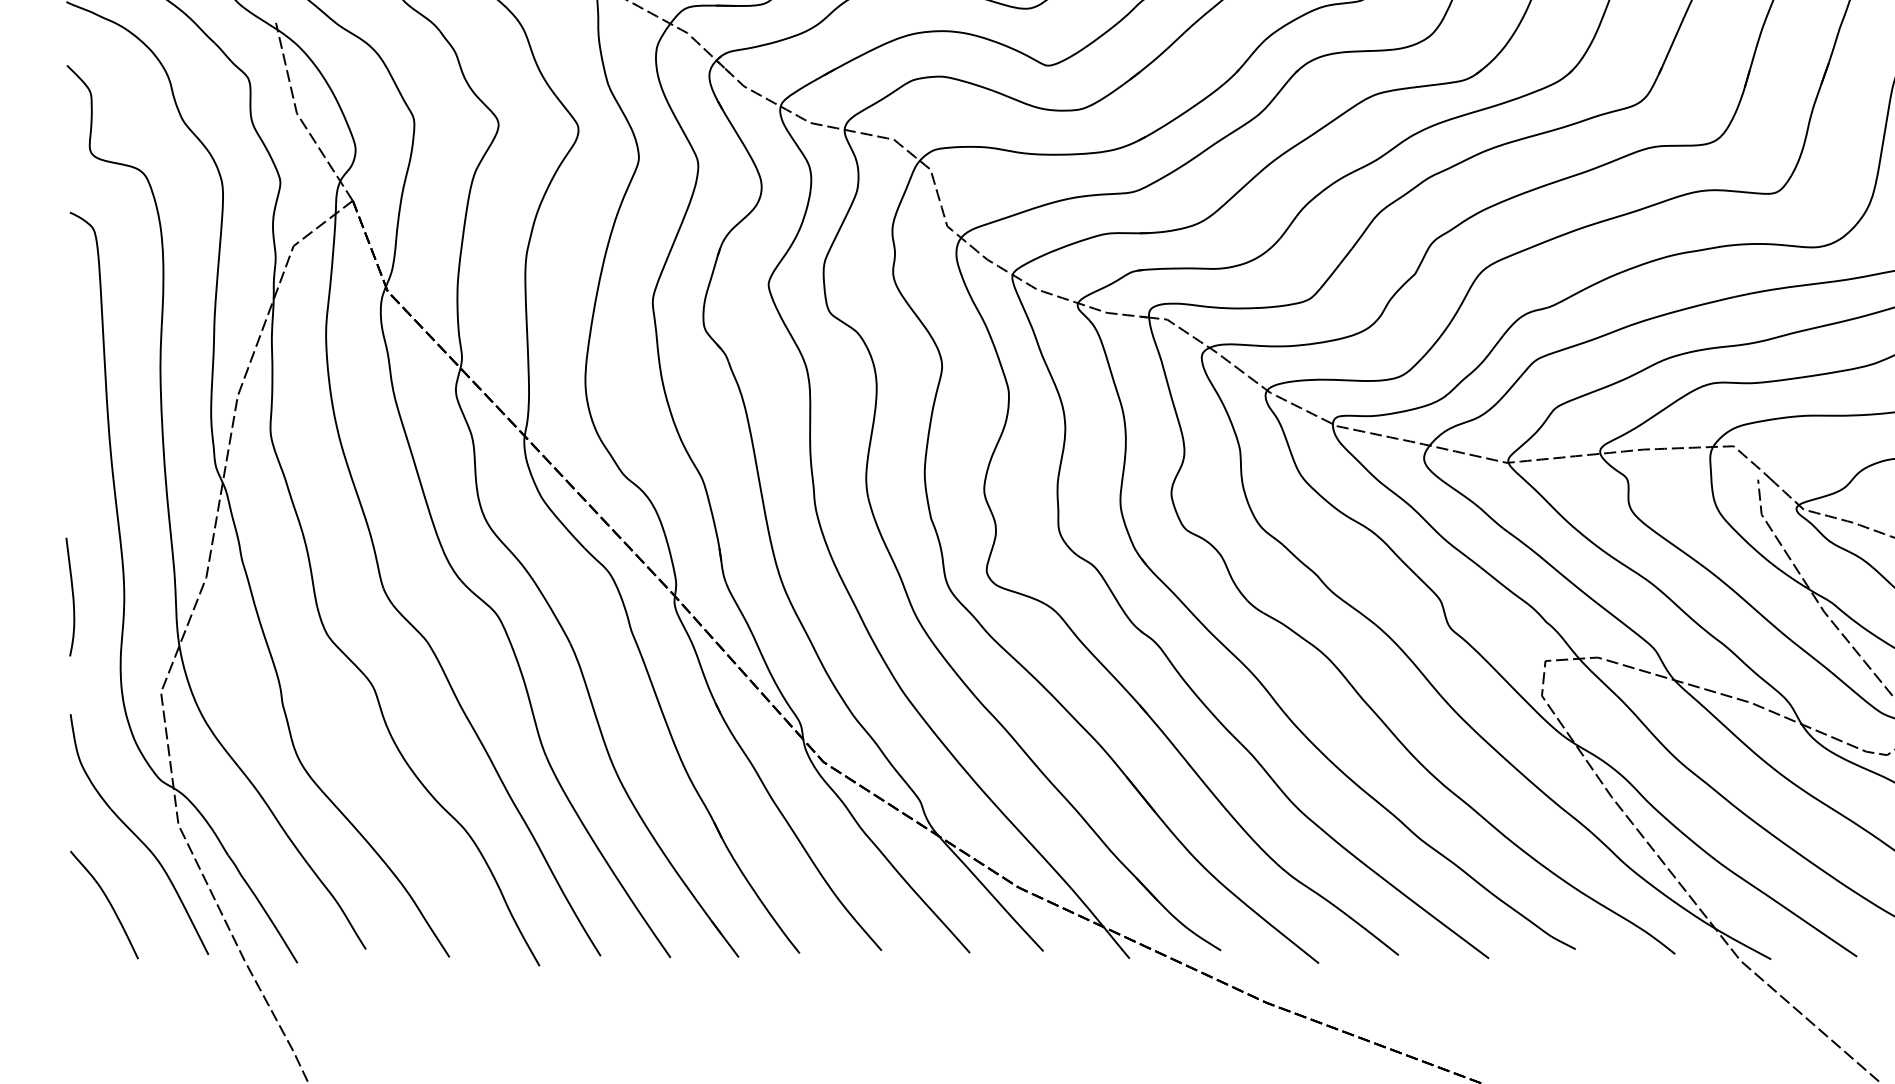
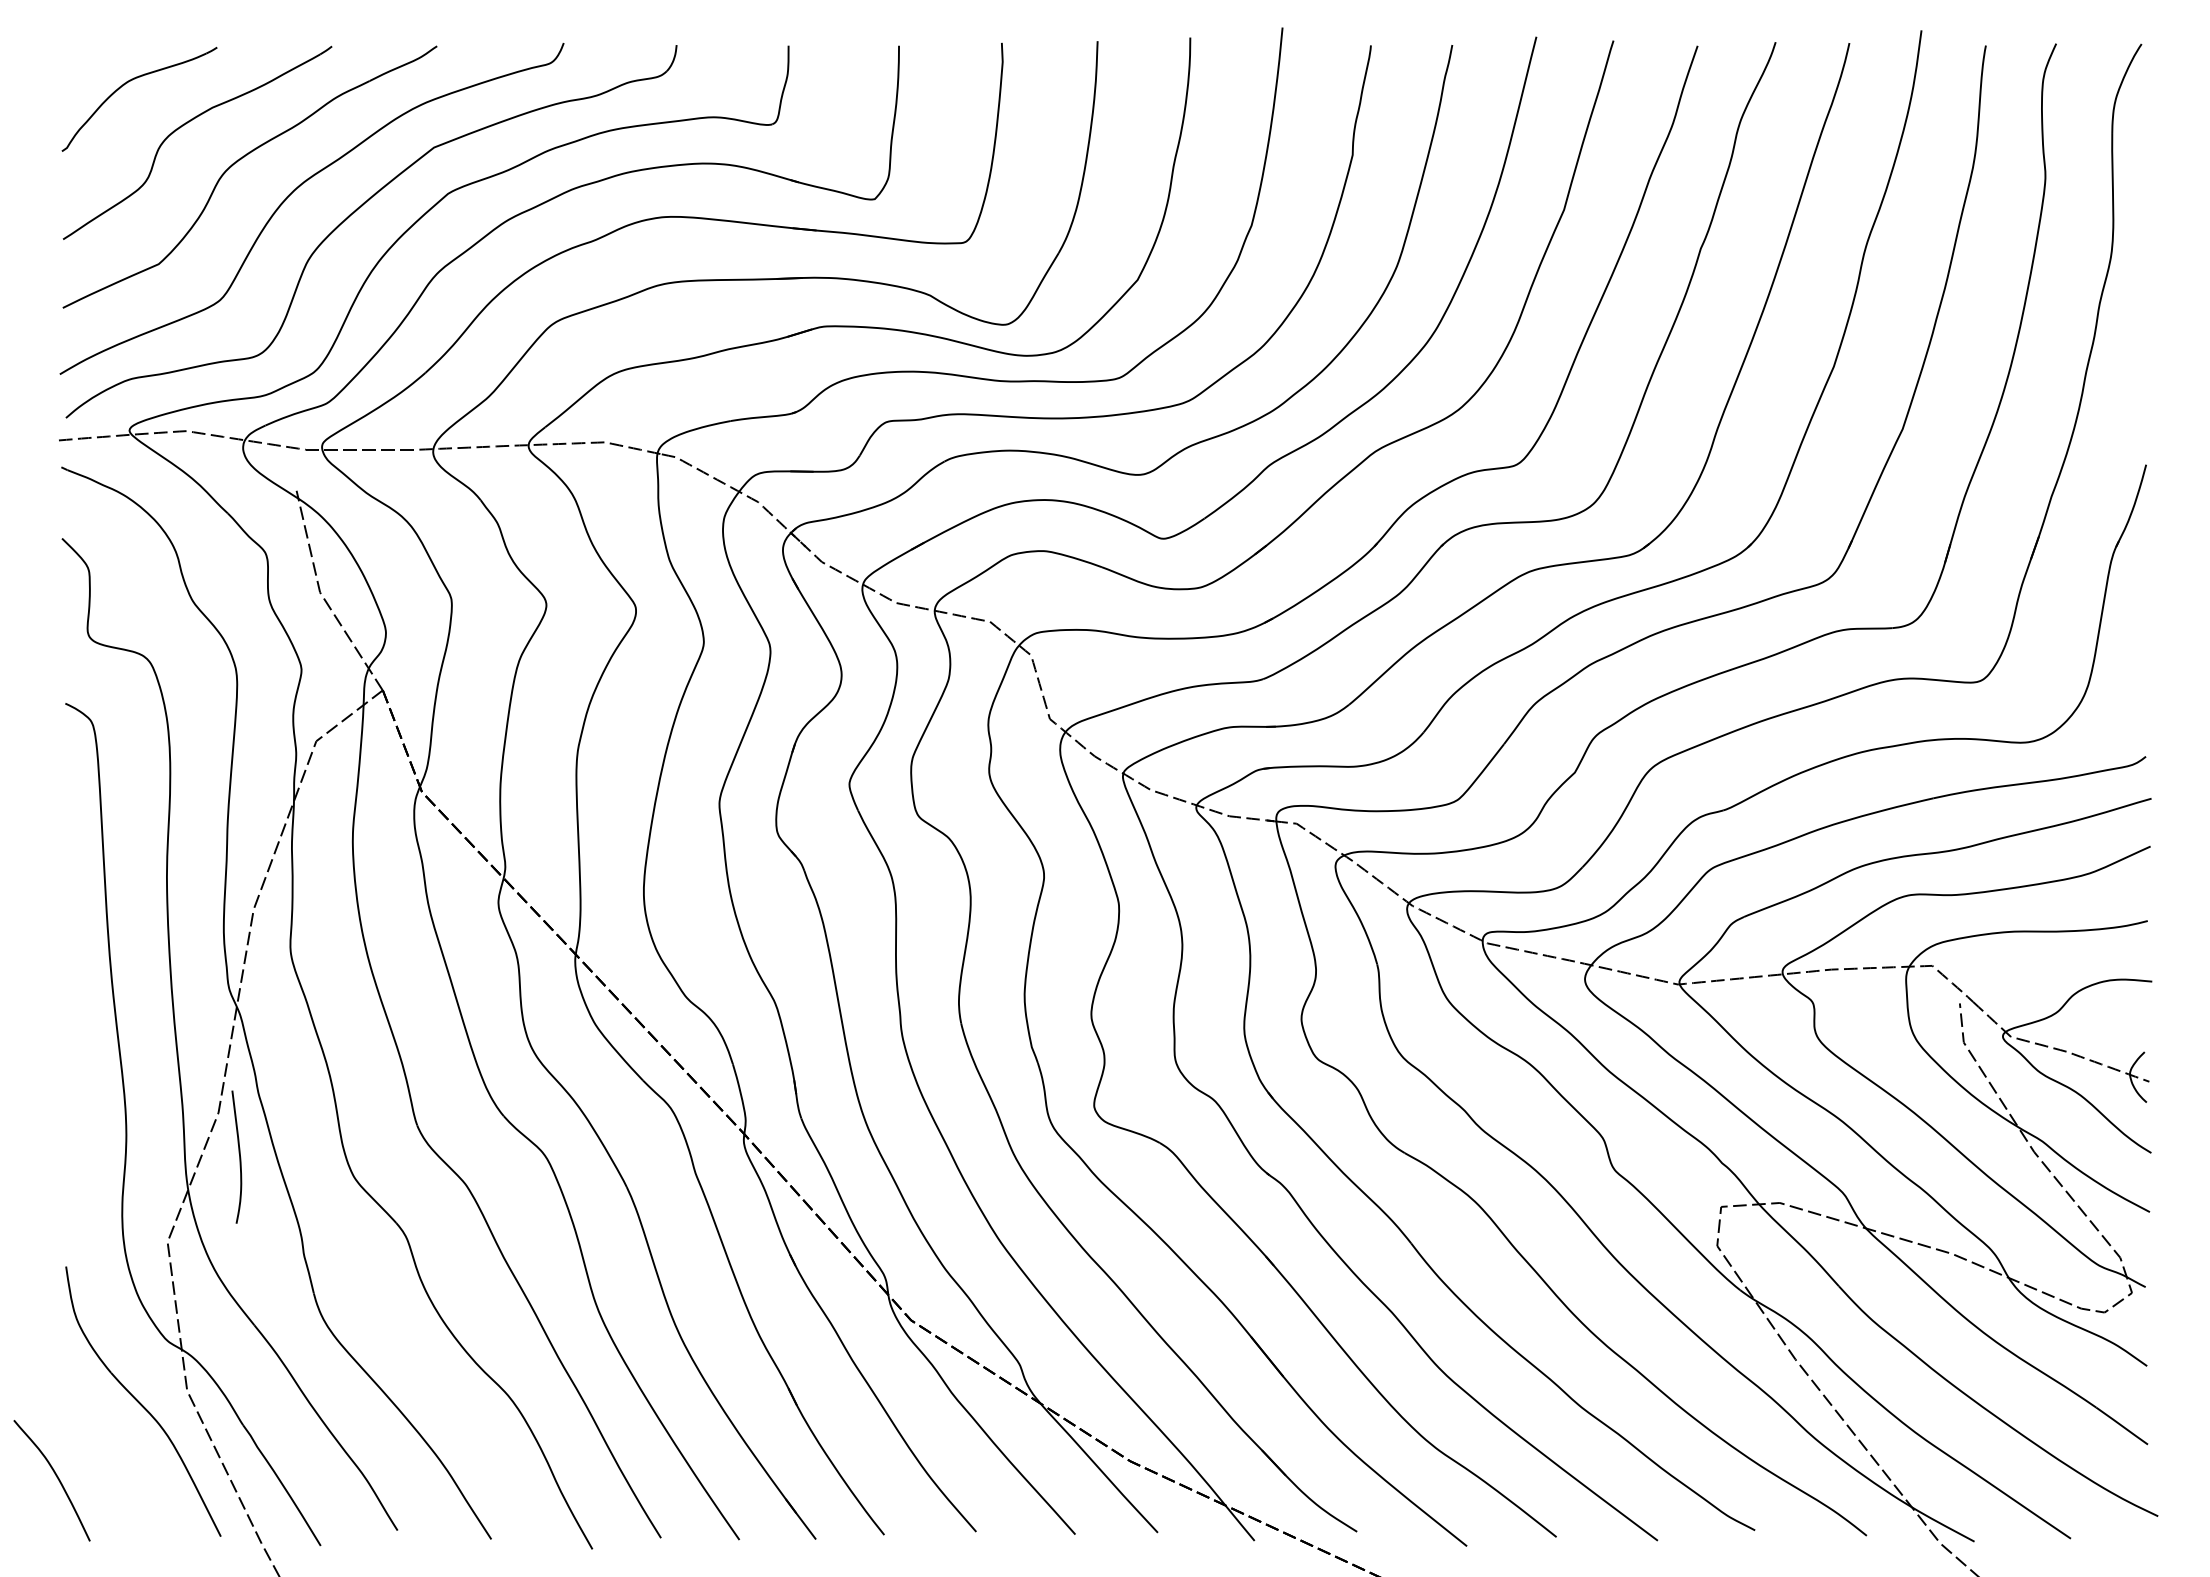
curve: (72, 596) -> (239, 1156), moved
curve: (108, 902) -> (56, 1477), moved

